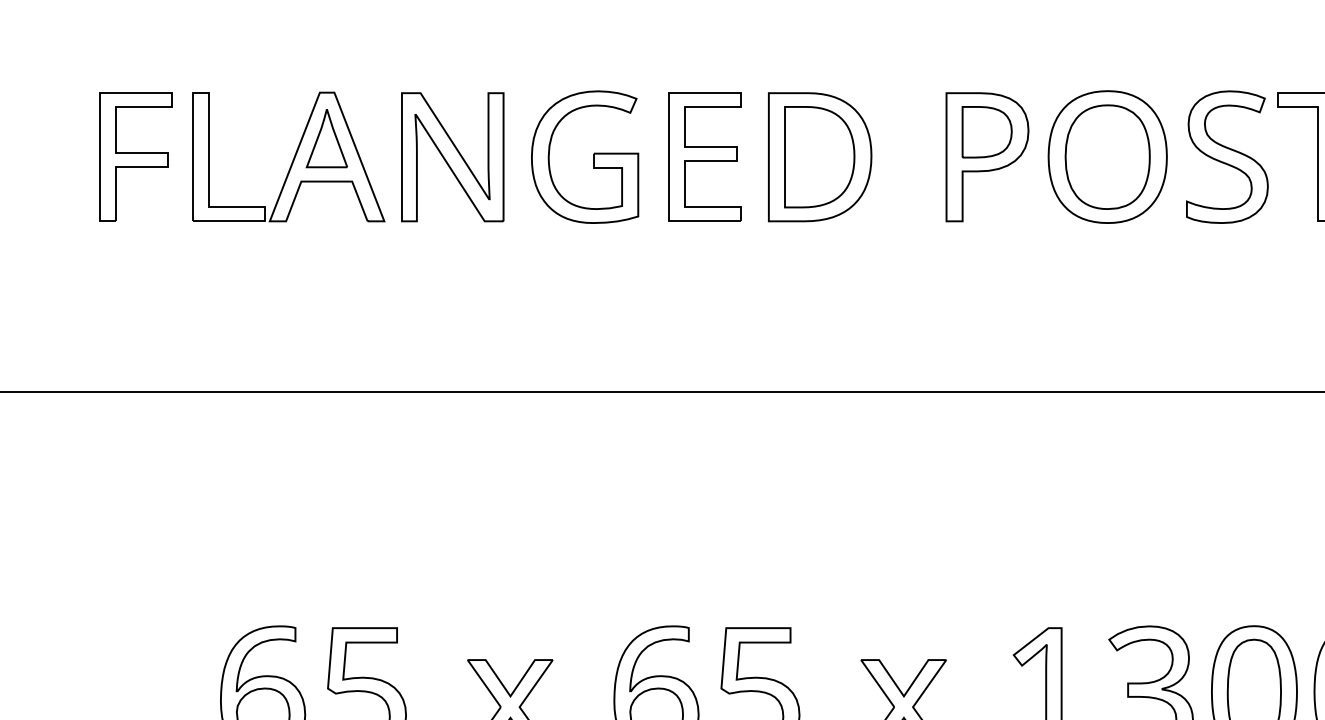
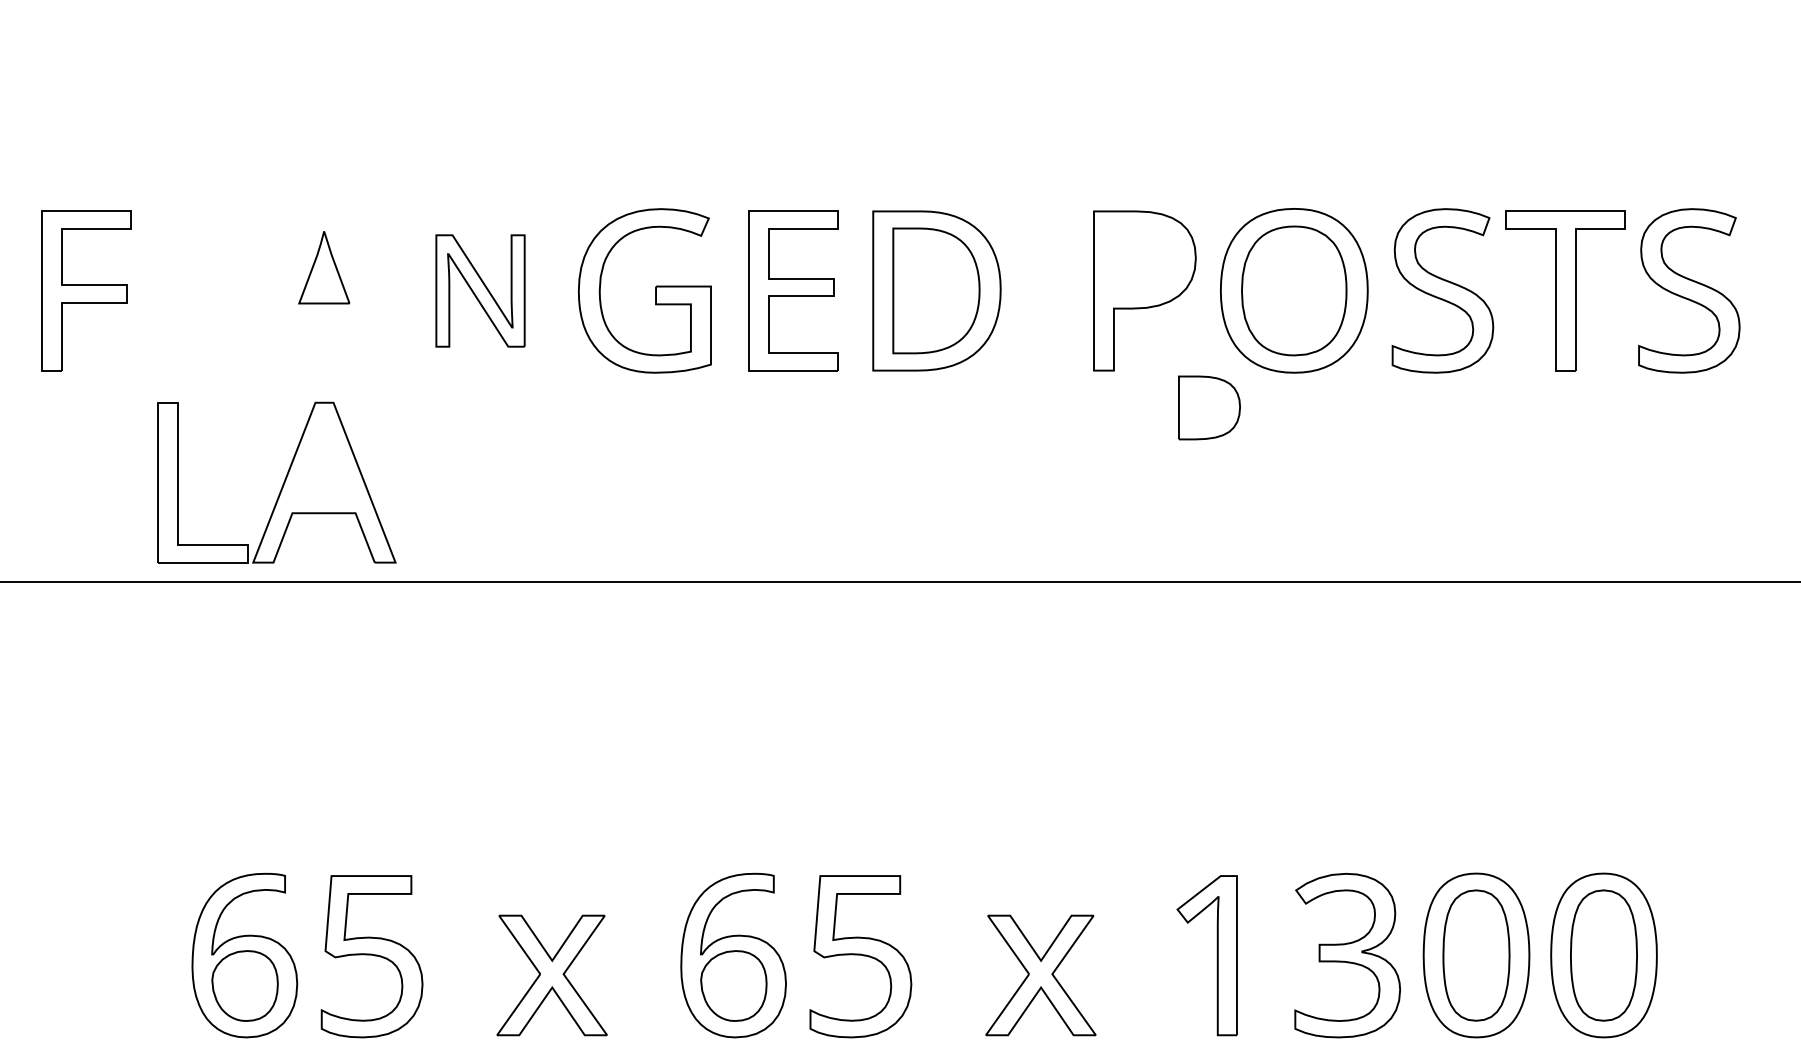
part: (987, 131) -> (1209, 407), moved
part: (452, 156) -> (480, 290), size x0.7
part: (293, 158) -> (282, 484), moved

